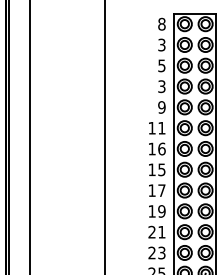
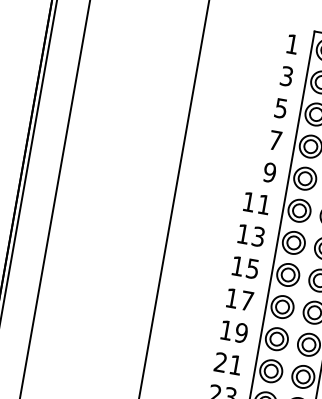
text: (161, 23) -> (292, 42), 8 -> 1
text: (161, 86) -> (274, 140), 3 -> 7
text: (161, 148) -> (258, 235), 16 -> 13

